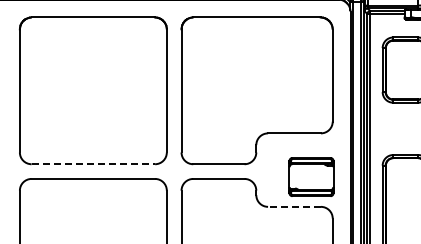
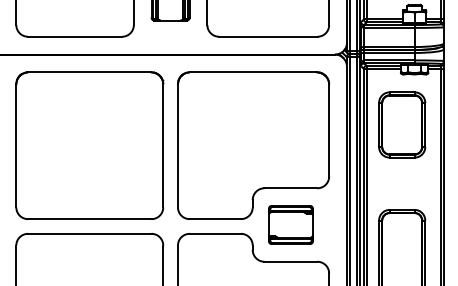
line: (93, 164) -> (89, 219), dashed -> solid
part: (311, 176) -> (290, 224), moved
line: (294, 206) -> (290, 261), dashed -> solid

